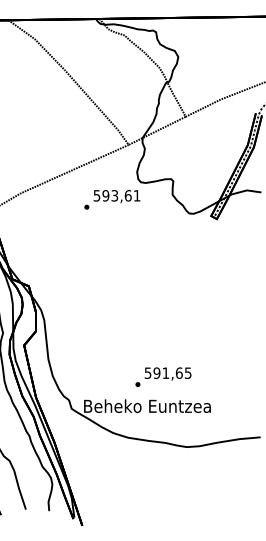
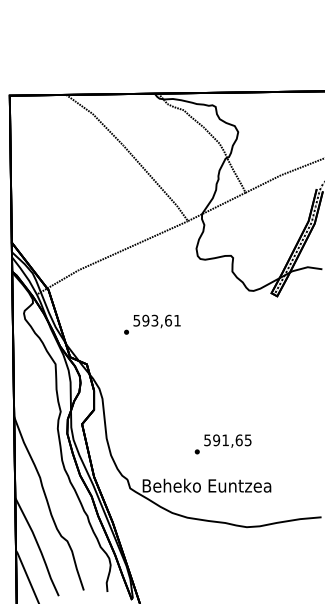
text: (112, 199) -> (152, 324), moved
text: (162, 377) -> (222, 444), moved

